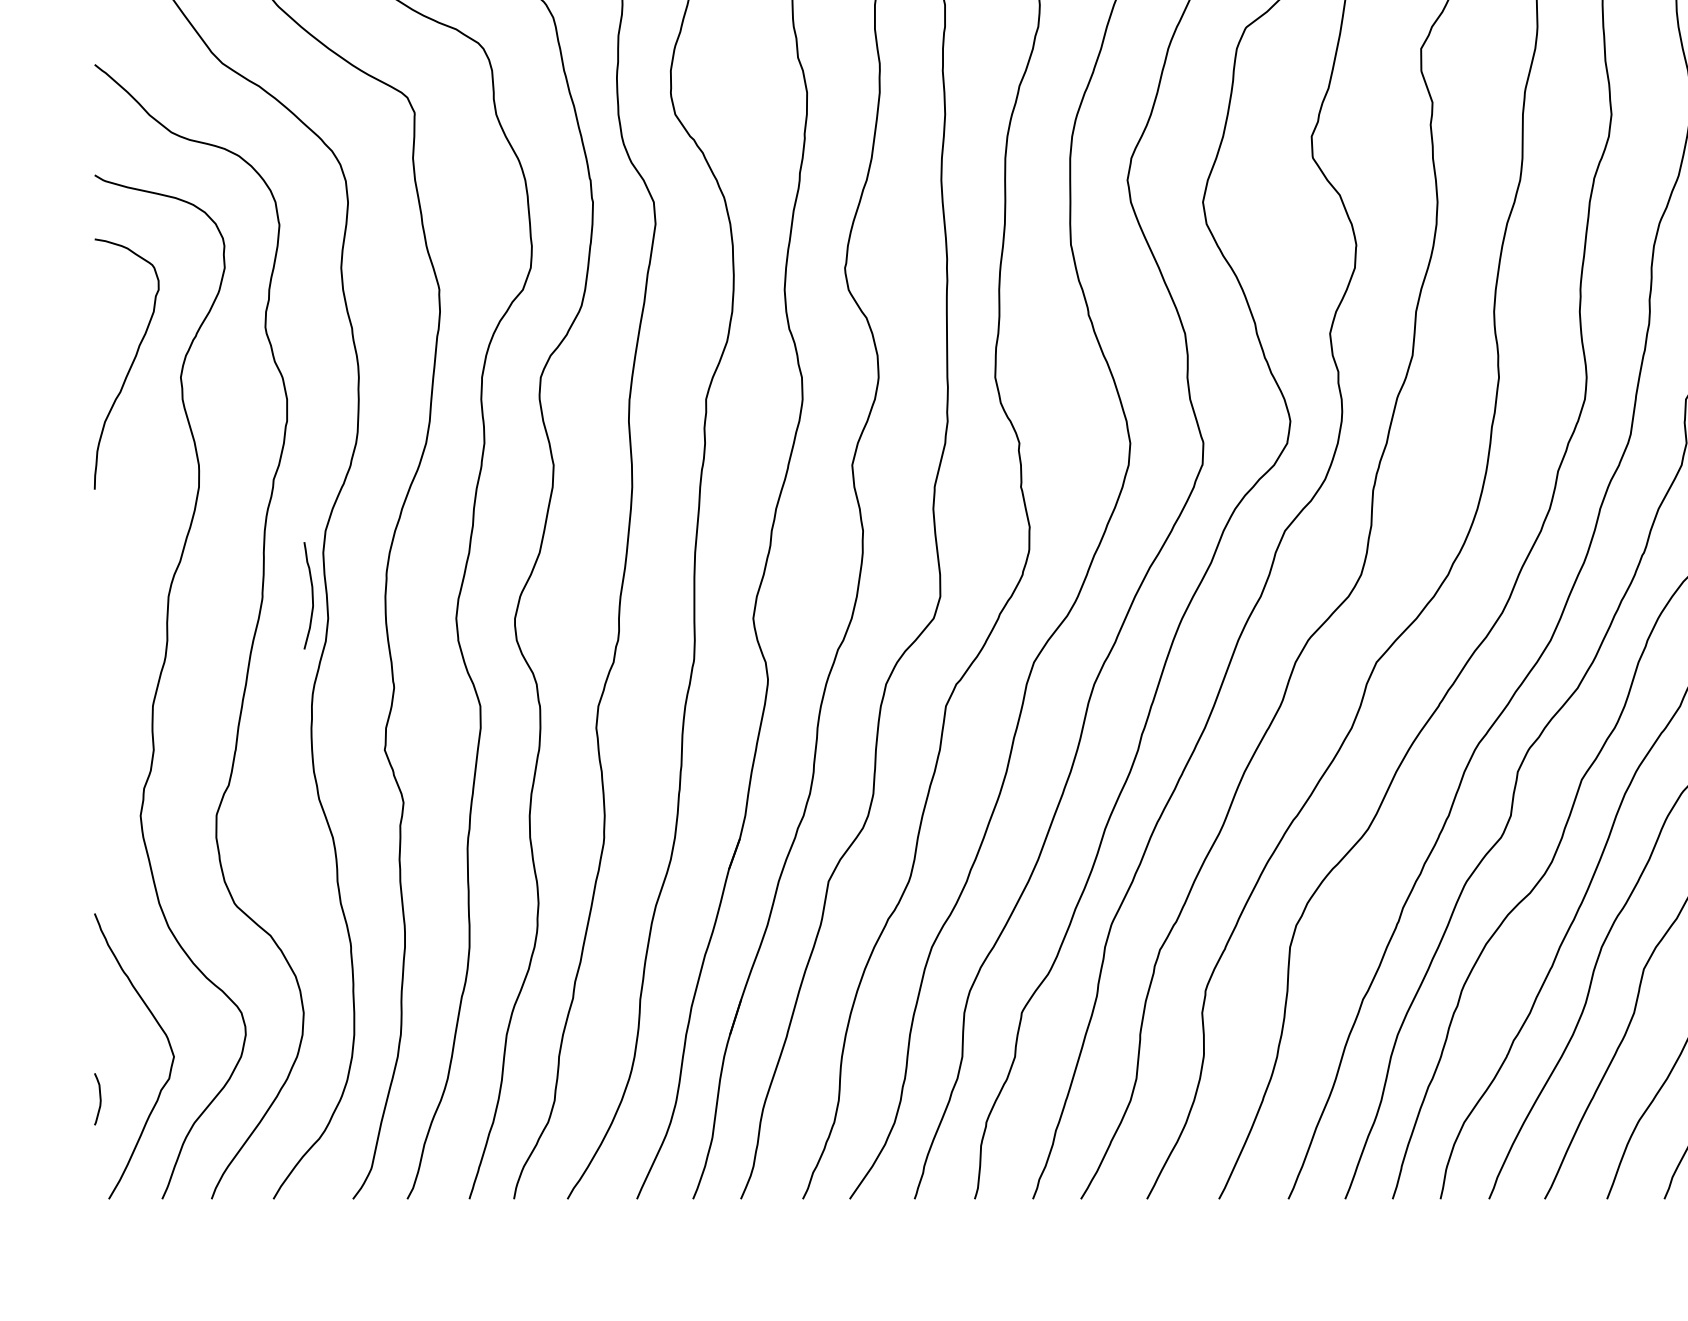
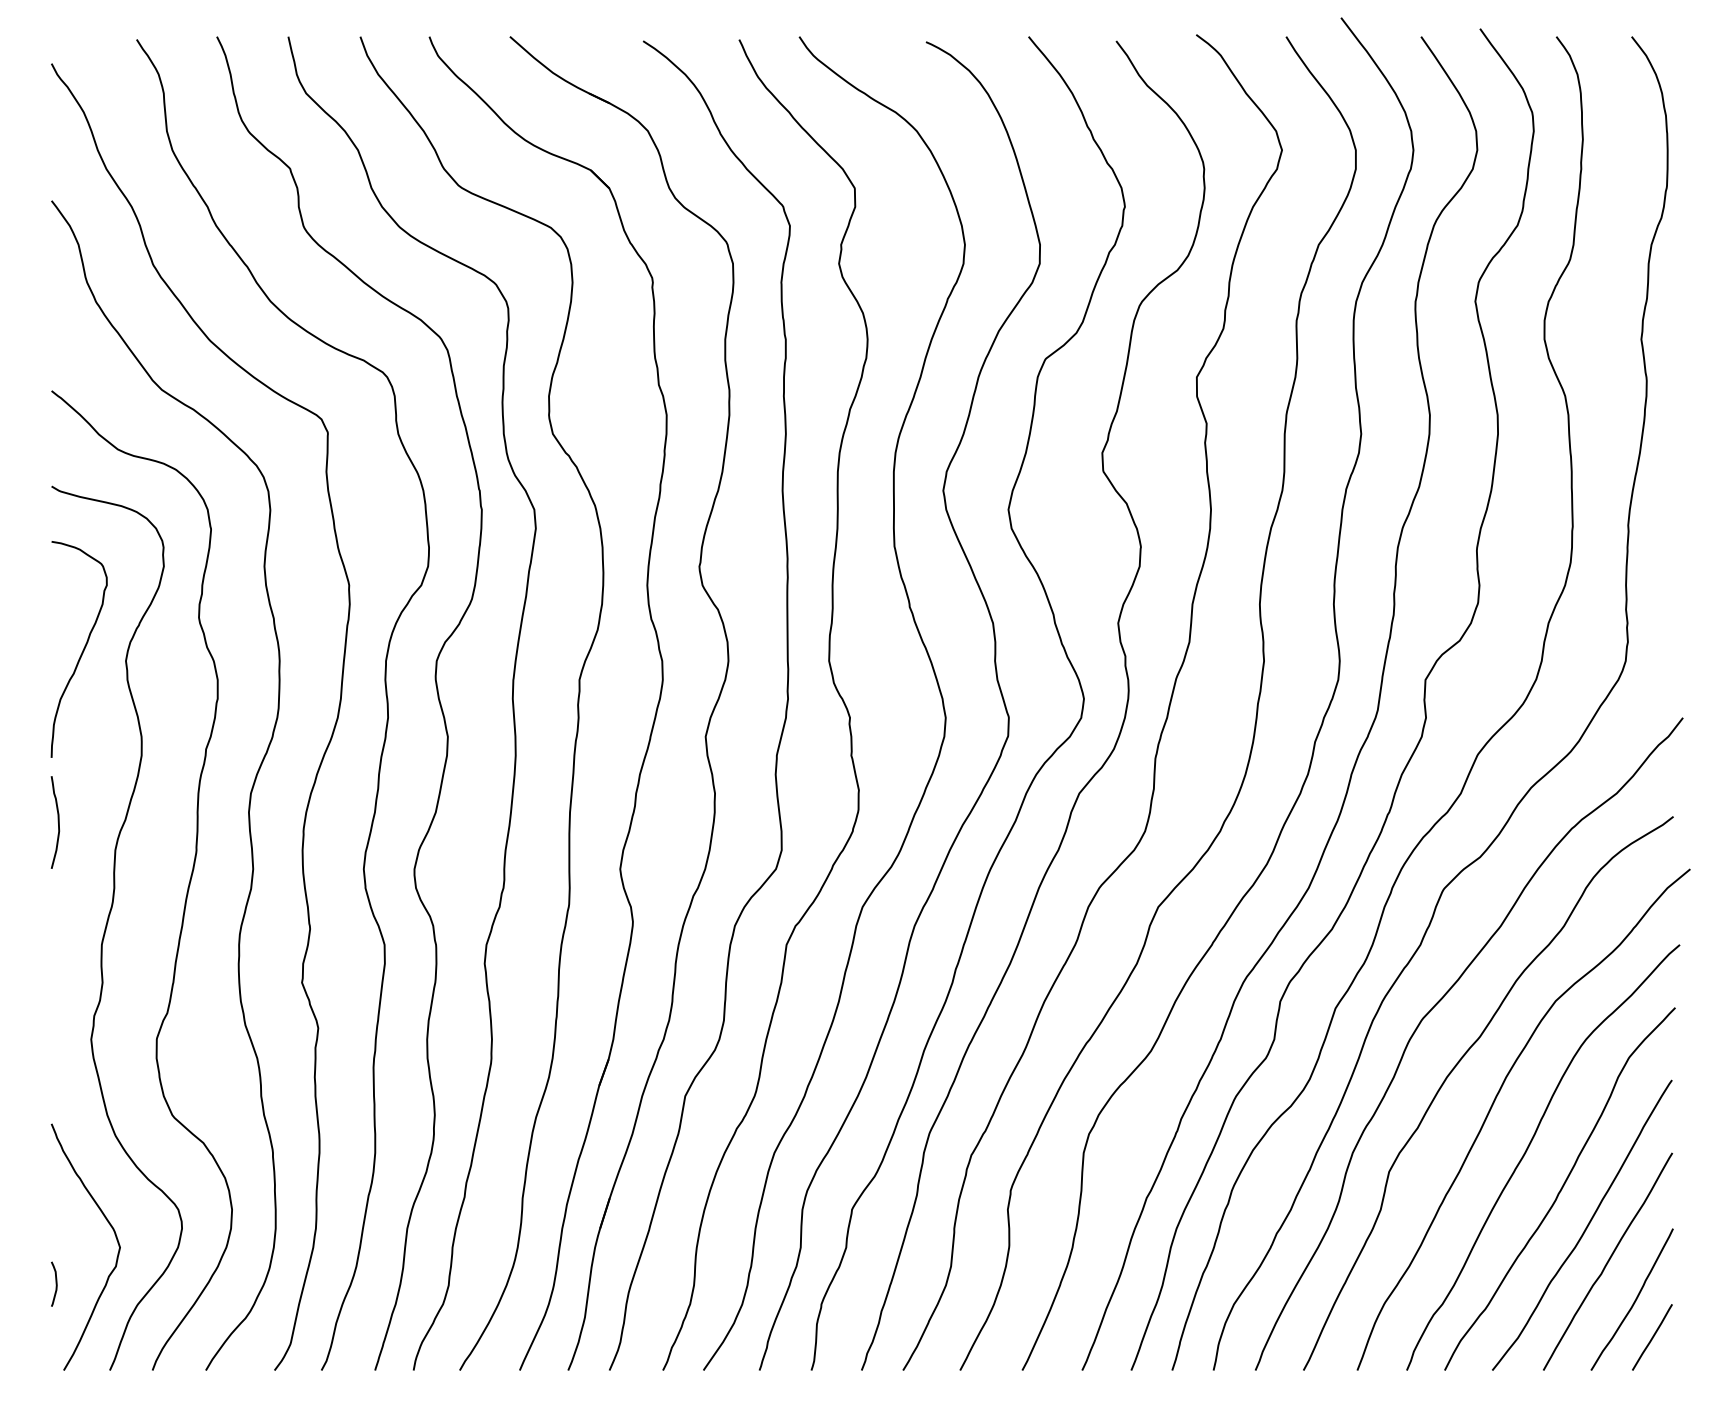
curve: (311, 595) -> (57, 822), moved

